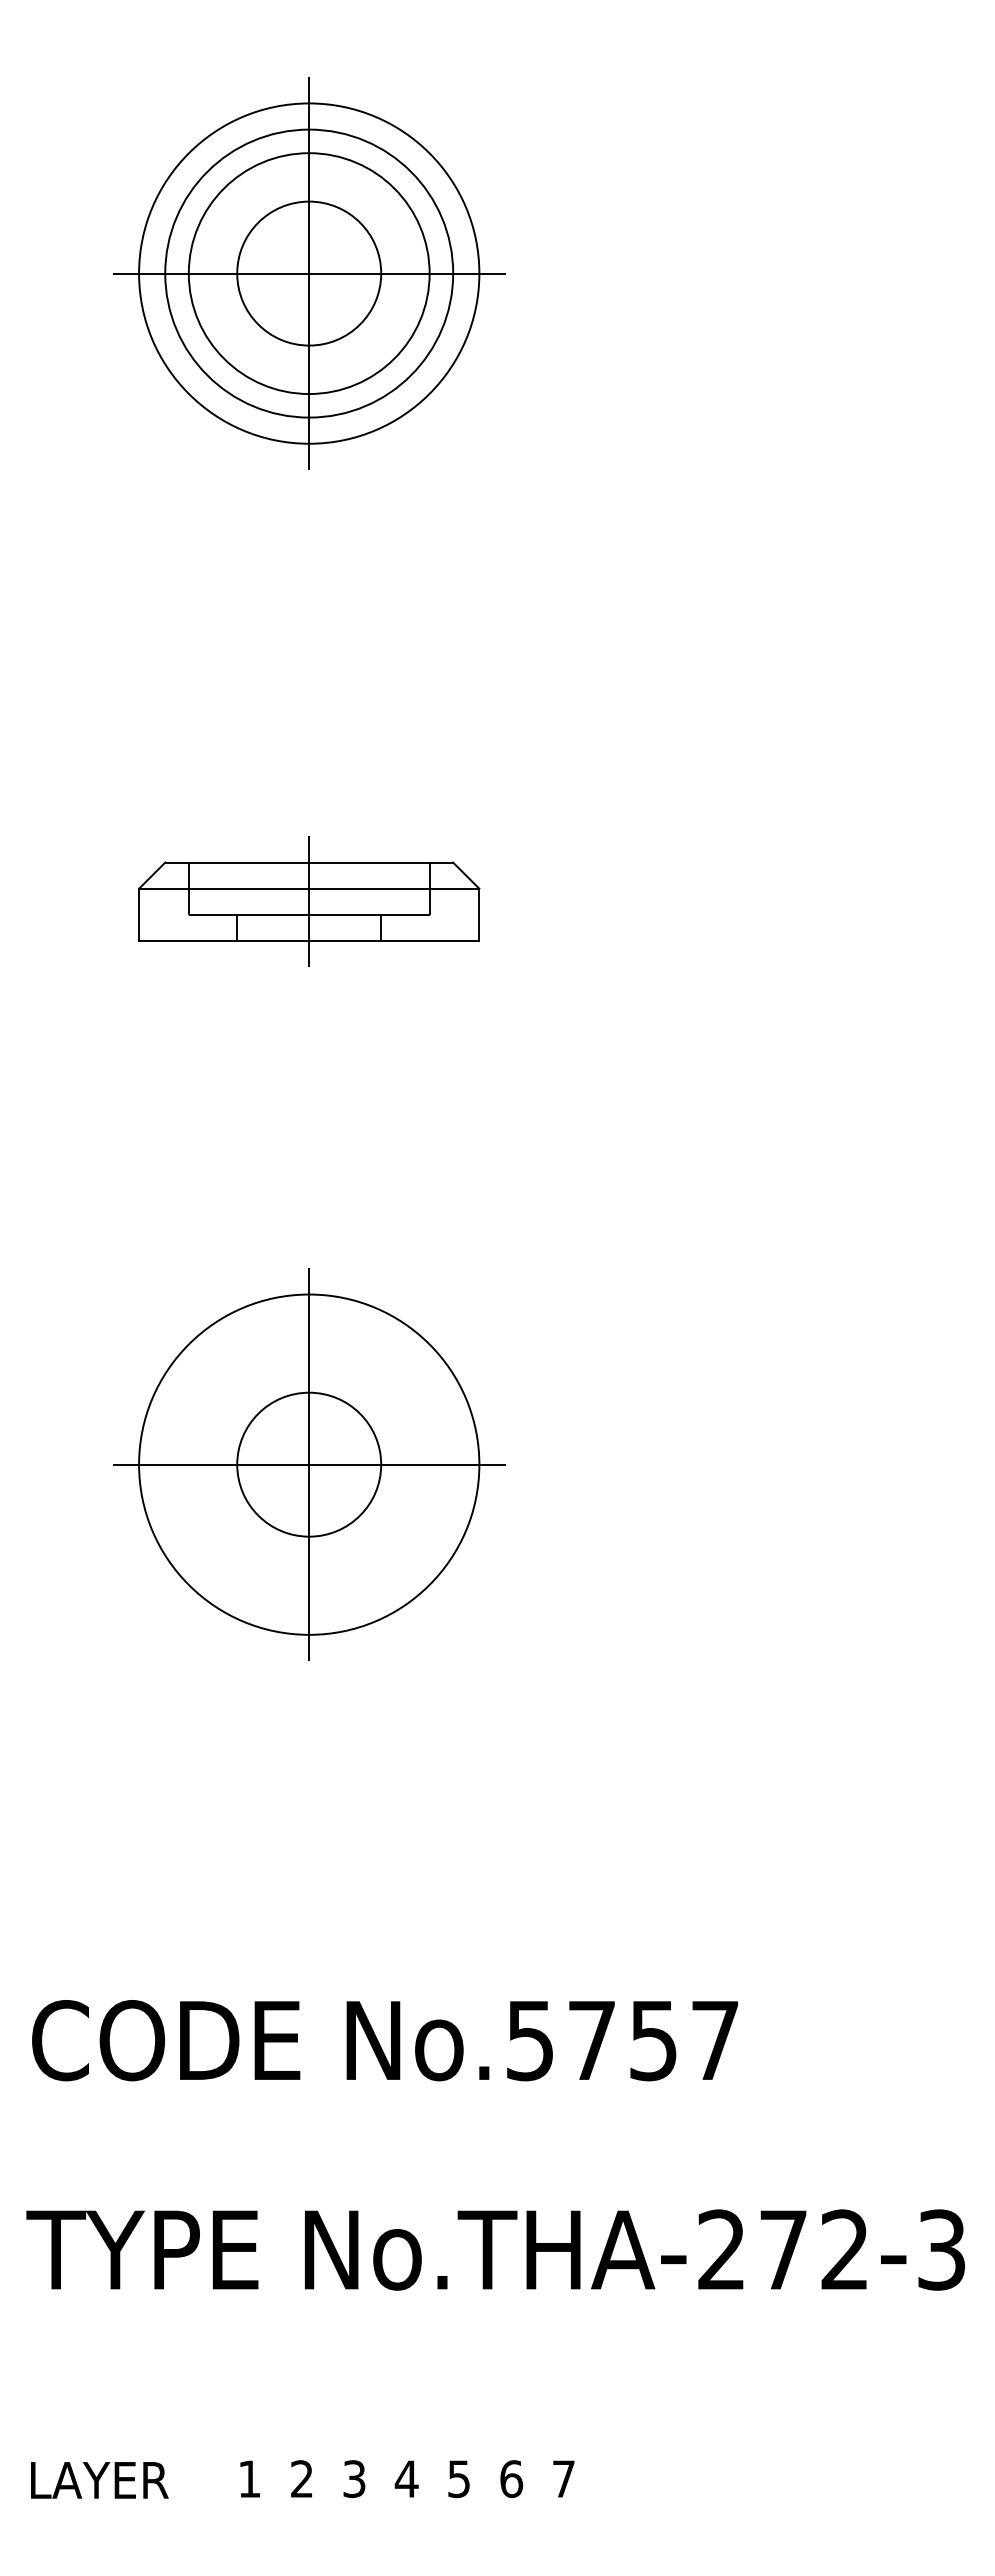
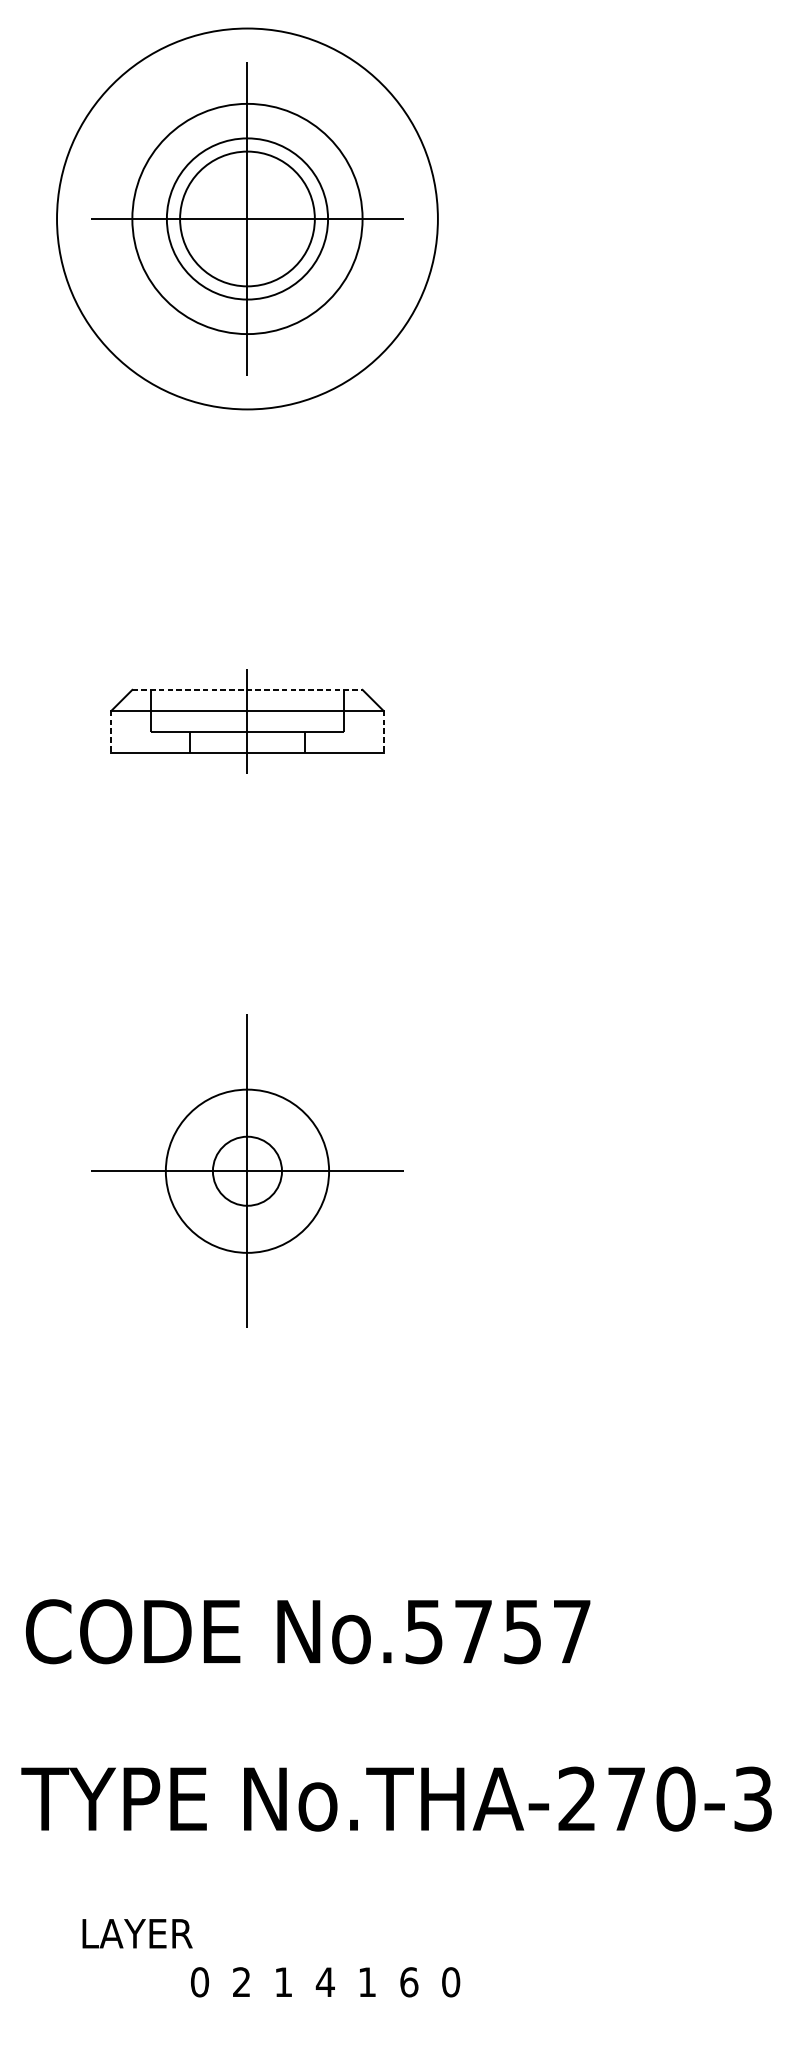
circle: (308, 273) -> (246, 218), size x0.7
circle: (309, 273) -> (247, 218), size x1.4
circle: (309, 273) -> (247, 218), size x1.4
line: (309, 862) -> (247, 689), solid -> dashed
line: (139, 915) -> (111, 732), solid -> dashed
line: (479, 915) -> (383, 732), solid -> dashed
circle: (309, 1464) -> (247, 1171), size x0.6
circle: (309, 1464) -> (247, 1171), size x0.6
text: (845, 2249) -> (676, 1798), No.THA-272-3 -> No.THA-270-3
text: (249, 2479) -> (199, 1982), 1 -> 0
text: (354, 2479) -> (283, 1982), 3 -> 1
text: (458, 2479) -> (366, 1982), 5 -> 1
text: (563, 2479) -> (450, 1982), 7 -> 0
text: (99, 2480) -> (137, 1933), moved

